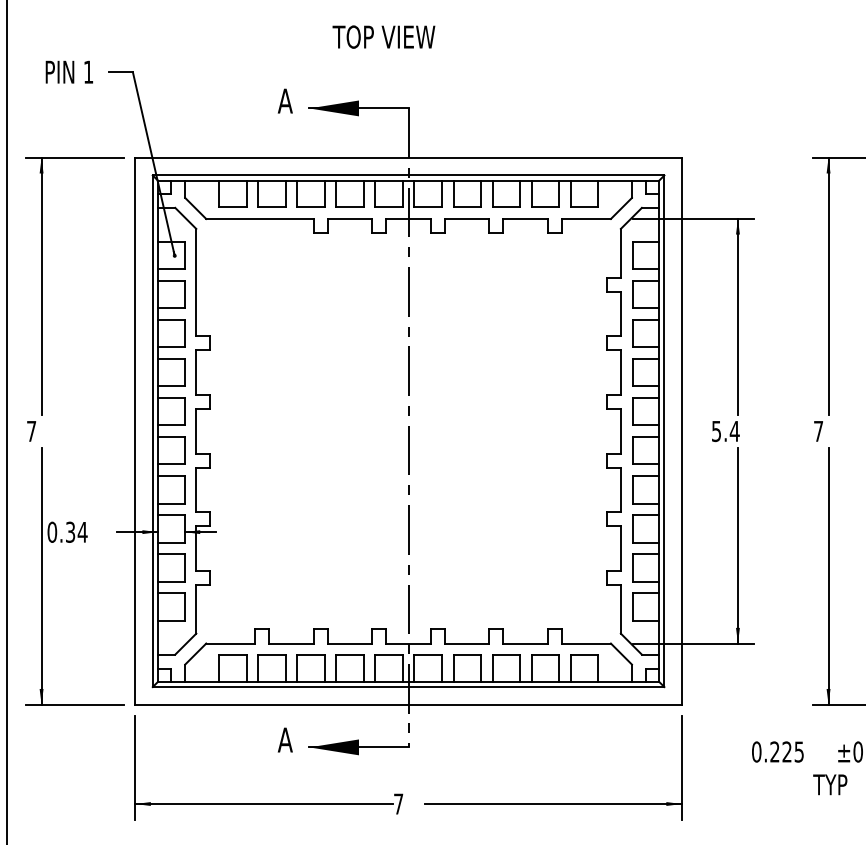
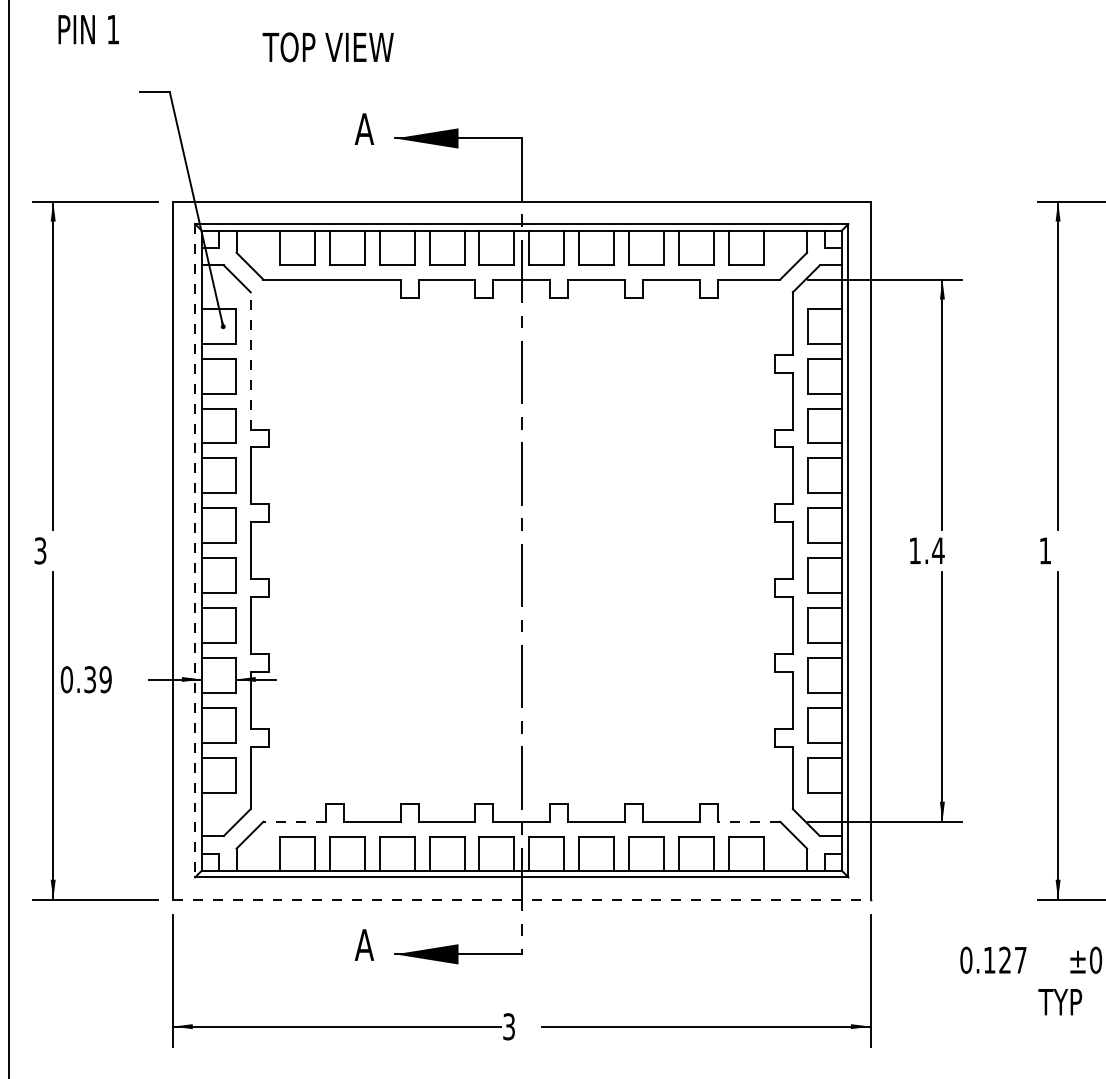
text: (383, 36) -> (327, 46), moved
text: (68, 71) -> (87, 28), moved
line: (196, 282) -> (251, 360), solid -> dashed
text: (31, 431) -> (40, 550), 7 -> 3
line: (152, 431) -> (194, 550), solid -> dashed
text: (716, 431) -> (915, 550), 5.4 -> 1.4
text: (818, 431) -> (1045, 550), 7 -> 1
text: (82, 531) -> (105, 678), 0.34 -> 0.39
line: (230, 643) -> (294, 821), solid -> dashed
line: (586, 643) -> (749, 821), solid -> dashed
line: (409, 704) -> (522, 899), solid -> dashed
text: (786, 751) -> (1004, 959), 0.225 -> 0.127
text: (398, 803) -> (508, 1025), 7 -> 3

